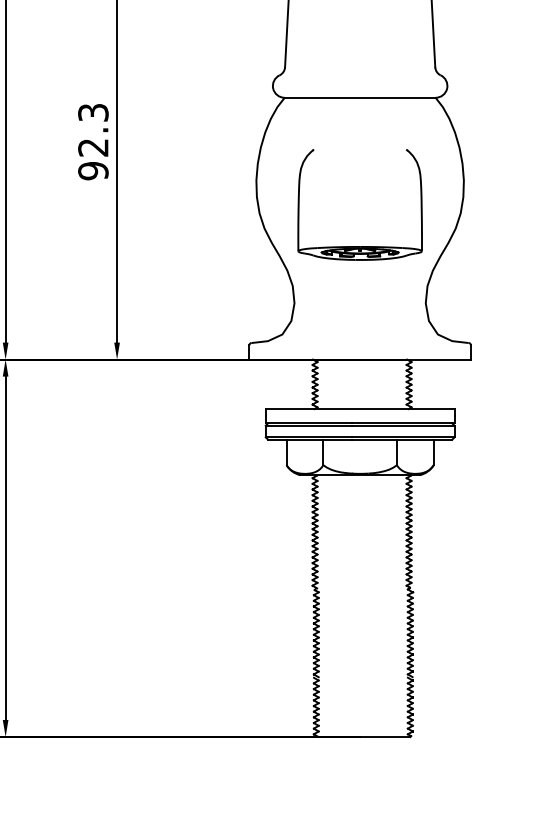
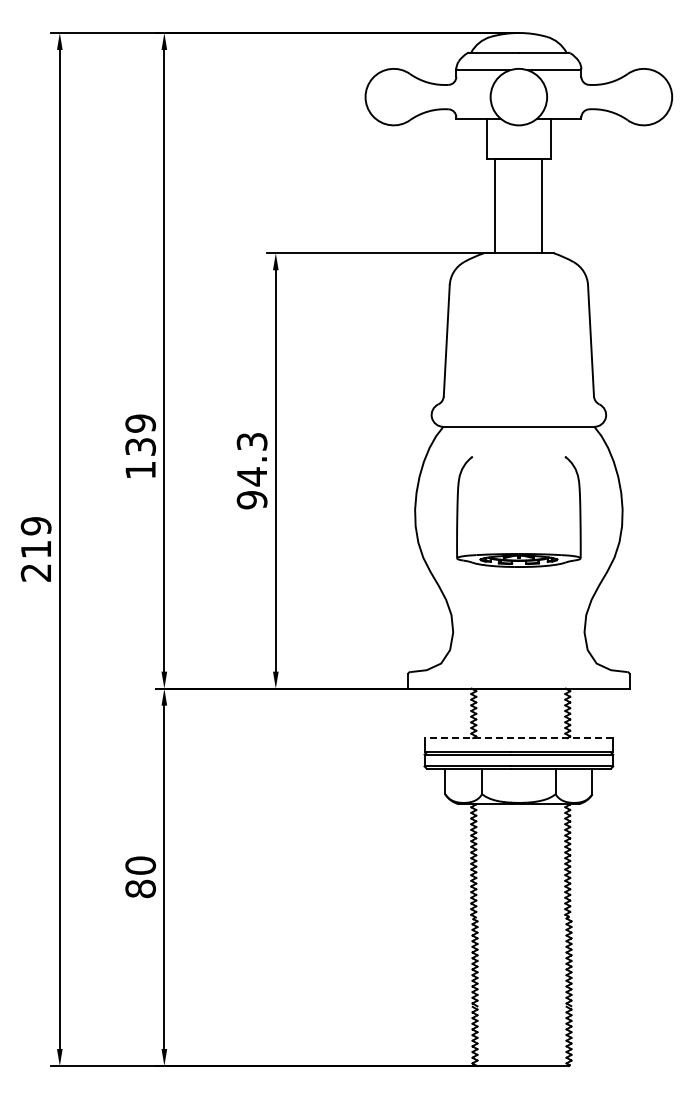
text: (92, 147) -> (251, 476), 92.3 -> 94.3
part: (359, 246) -> (518, 553), moved
line: (359, 409) -> (518, 738), solid -> dashed

